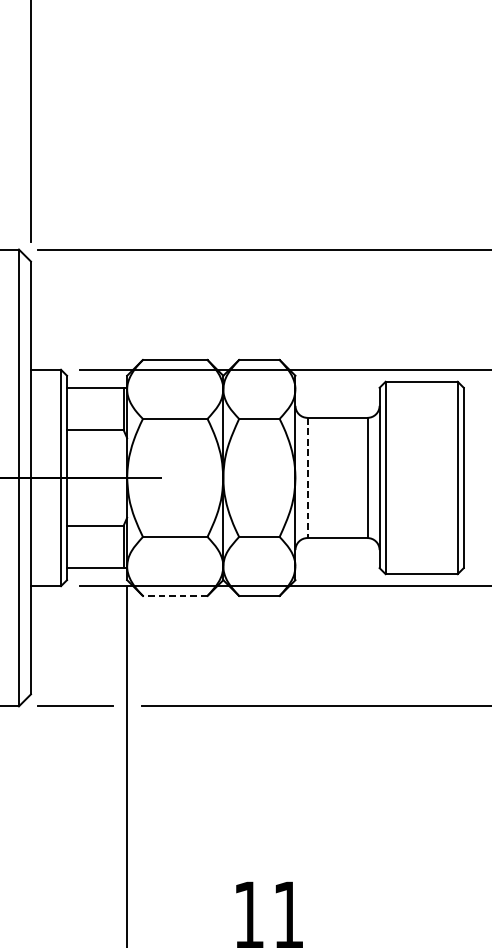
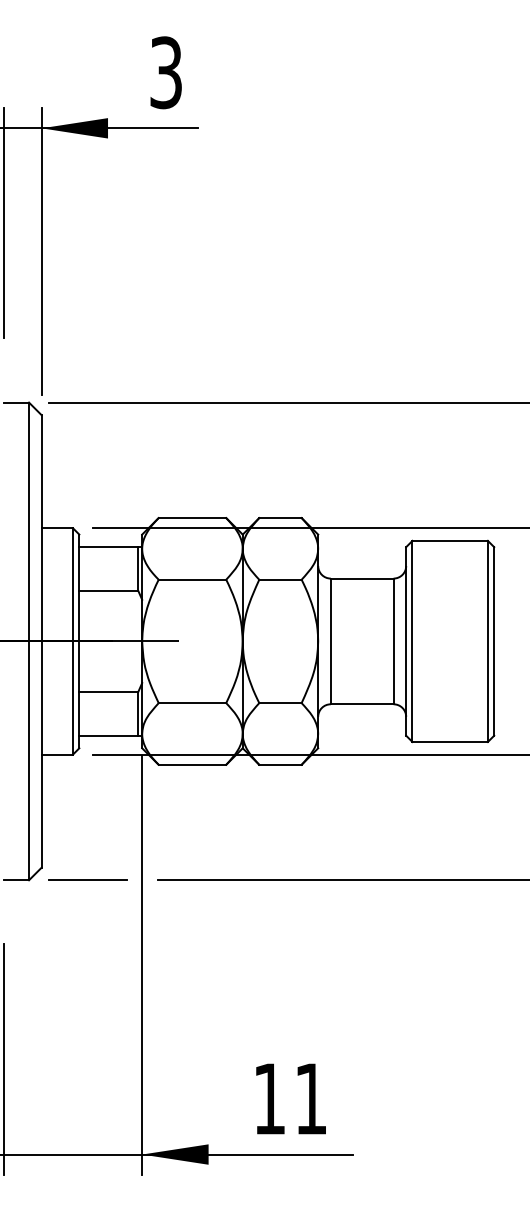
line: (307, 478) -> (330, 641), dashed -> solid
line: (175, 595) -> (192, 764), dashed -> solid

